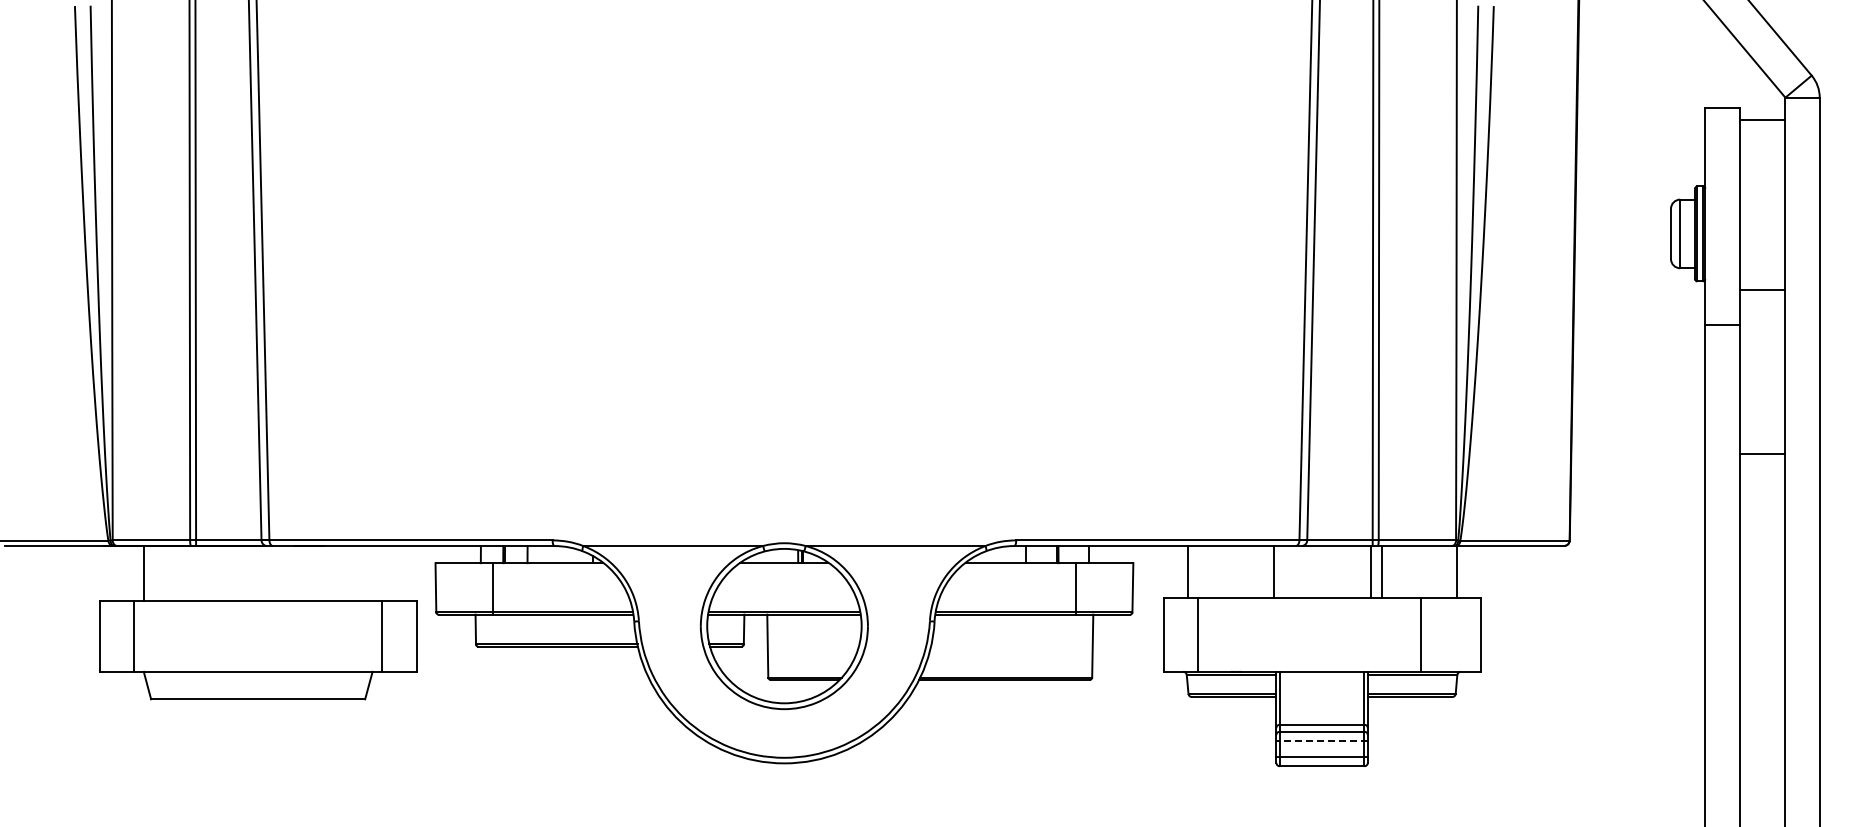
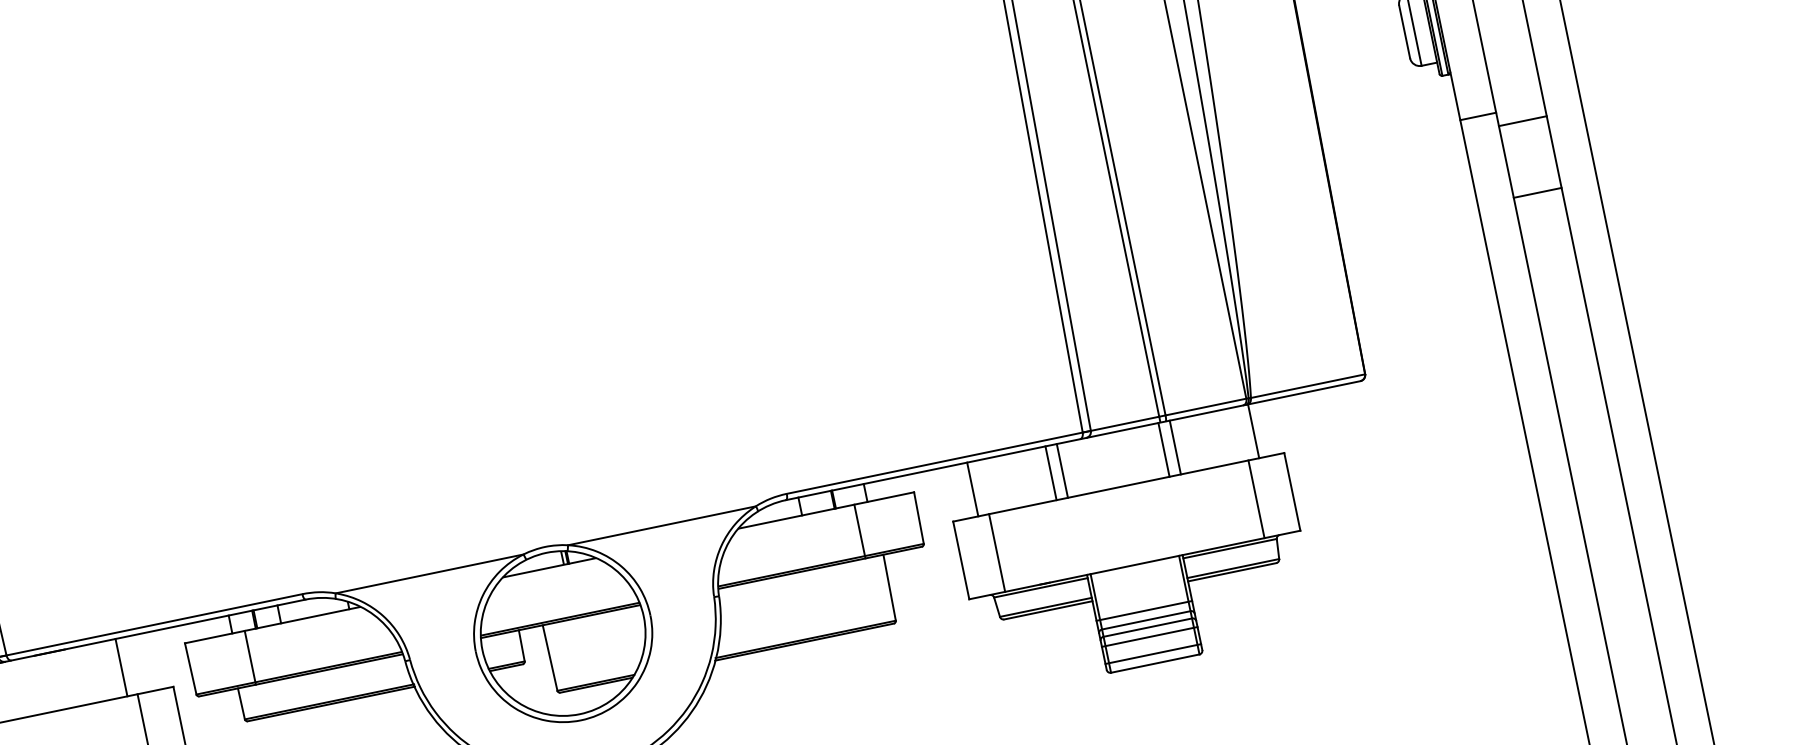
line: (1762, 290) -> (1522, 121), moved
line: (1762, 453) -> (1537, 192), moved
line: (1262, 571) -> (1050, 473), added
line: (372, 573) -> (121, 667), added
line: (1421, 634) -> (1256, 499), moved
line: (1321, 715) -> (1143, 610), added
line: (1322, 740) -> (1150, 636), dashed -> solid

